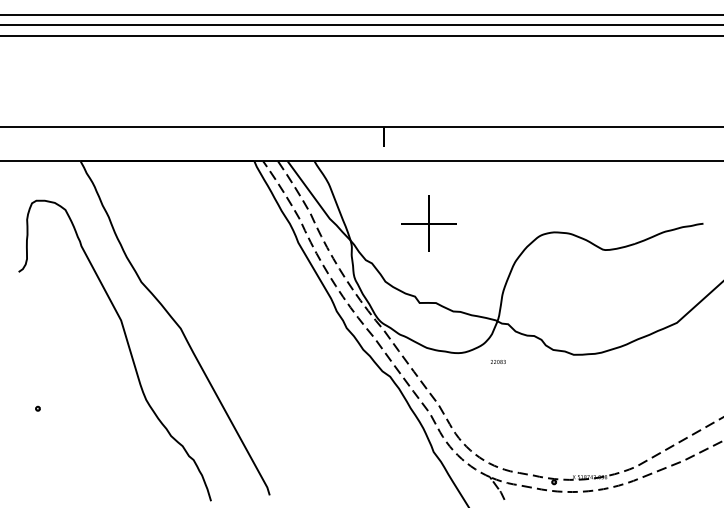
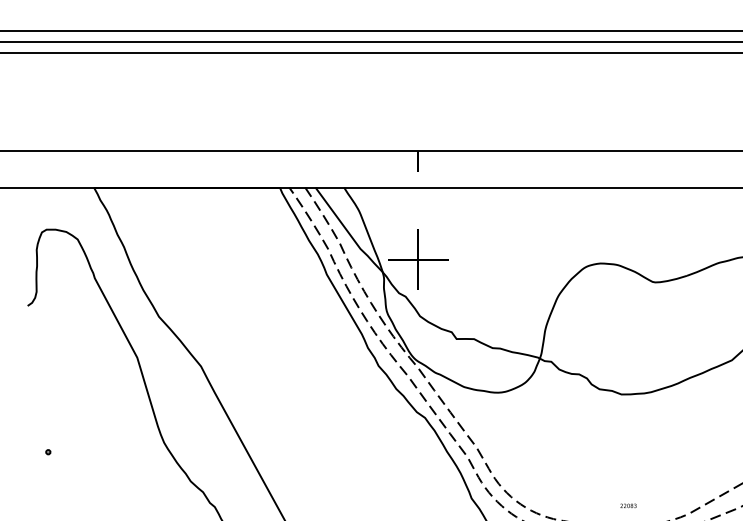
part: (428, 223) -> (417, 259), moved
text: (498, 361) -> (628, 505), moved

